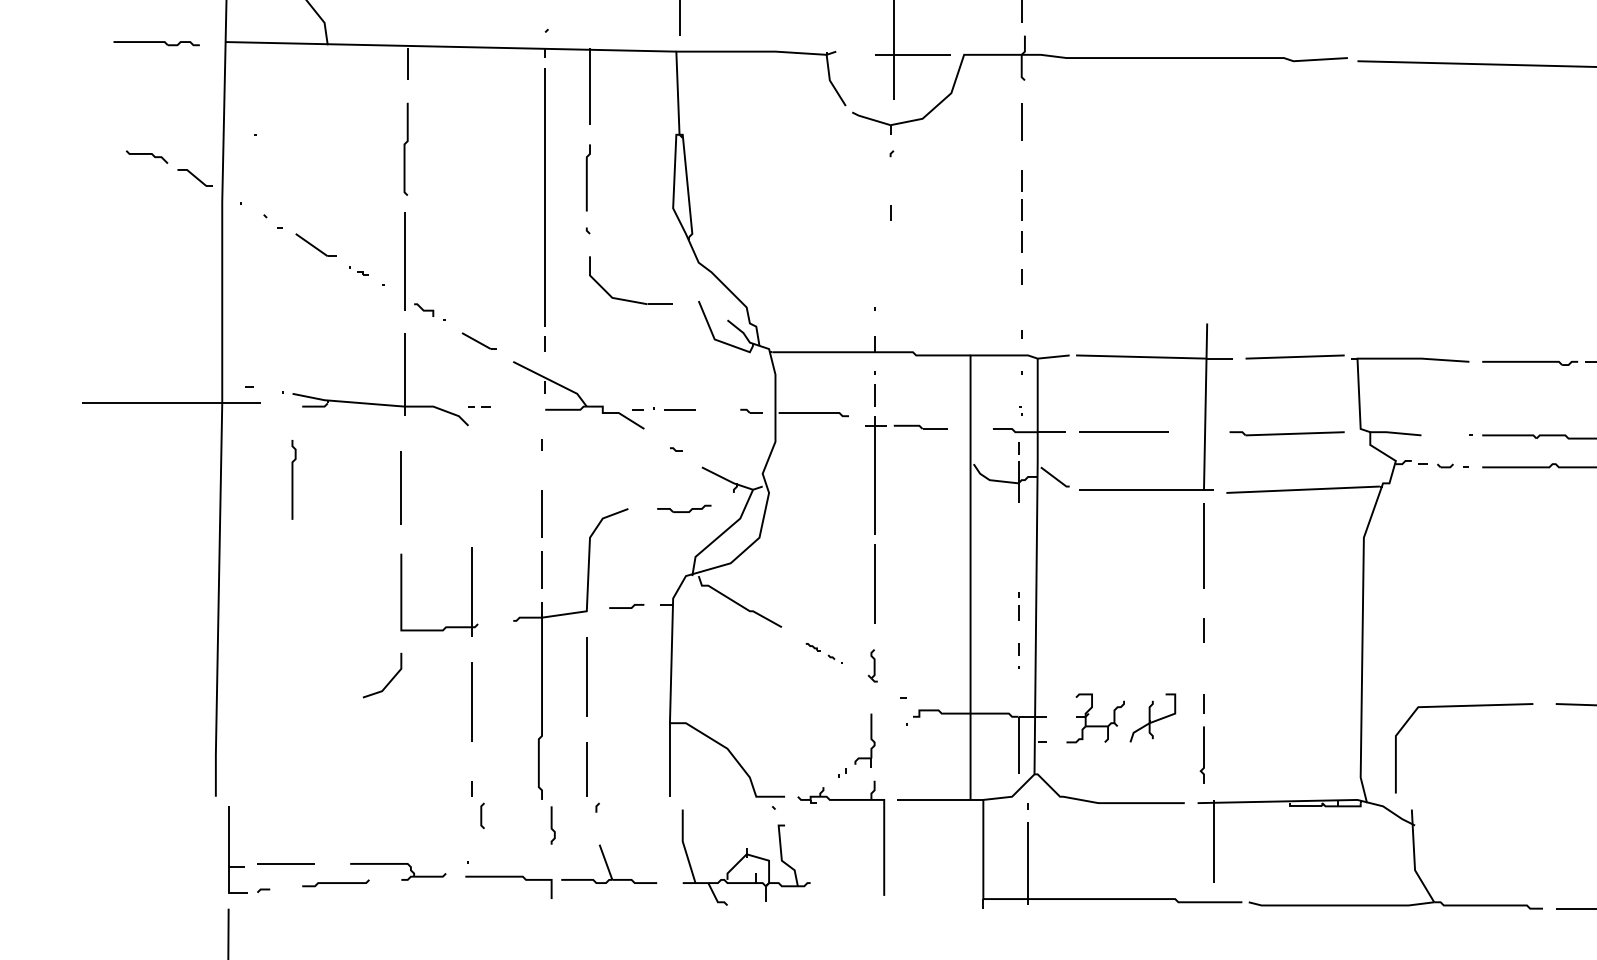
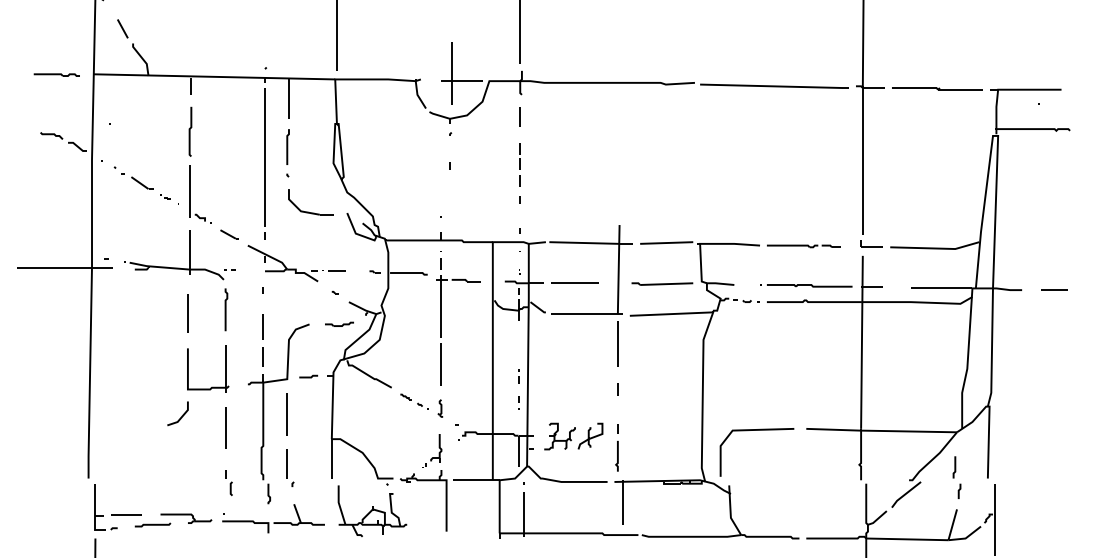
curve: (294, 479) -> (226, 309), moved
part: (824, 652) -> (414, 401), size x1.43

